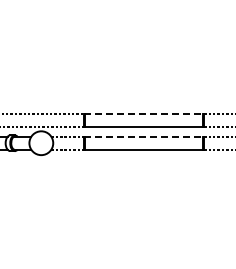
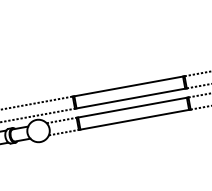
line: (144, 113) -> (129, 86), dashed -> solid
line: (144, 136) -> (133, 107), dashed -> solid

